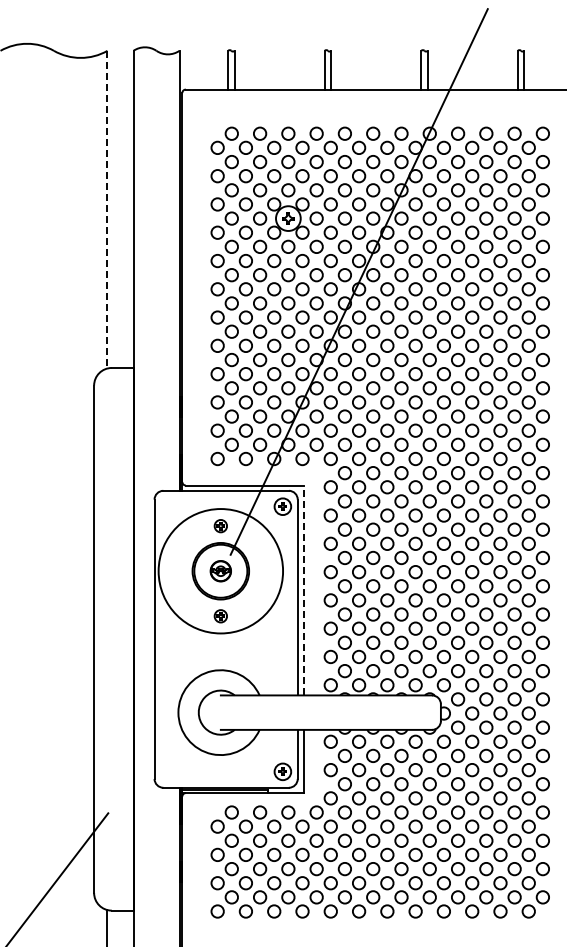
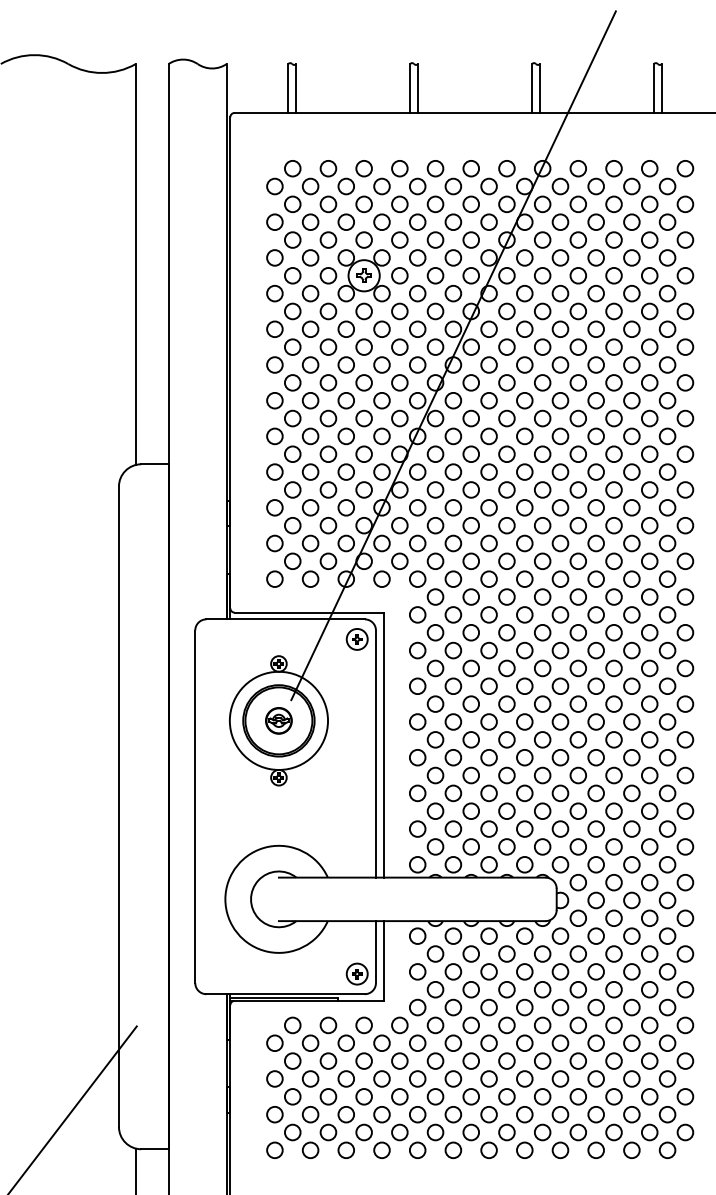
line: (107, 209) -> (135, 264), dashed -> solid
circle: (220, 571) -> (278, 721), size x0.62
line: (304, 590) -> (384, 745), dashed -> solid

